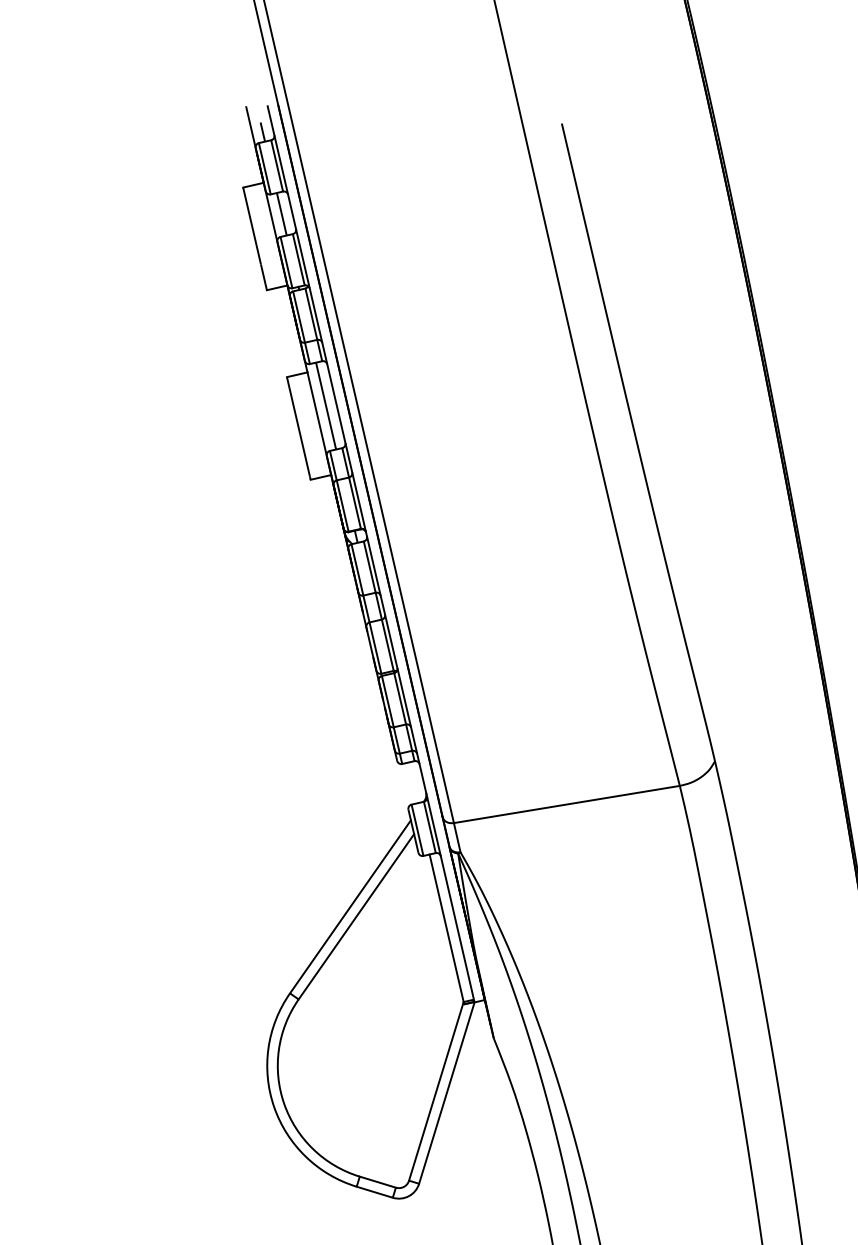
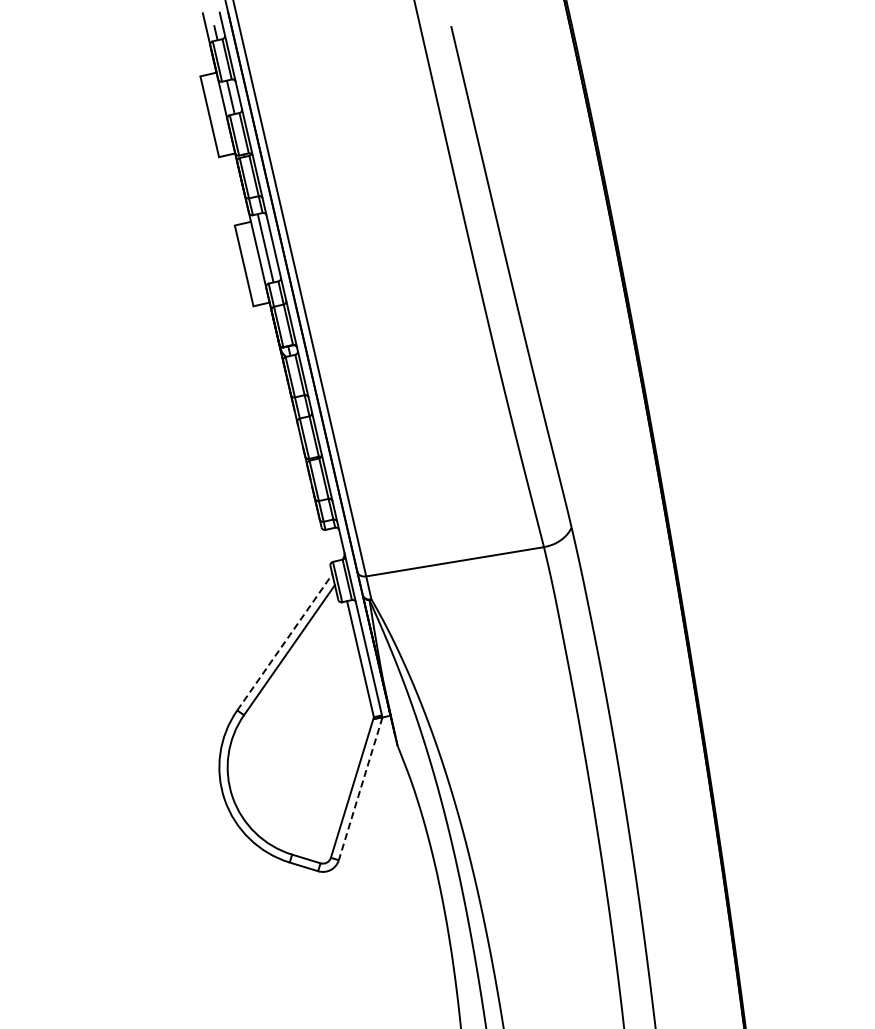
line: (351, 905) -> (285, 641), solid -> dashed
line: (446, 1092) -> (360, 788), solid -> dashed

